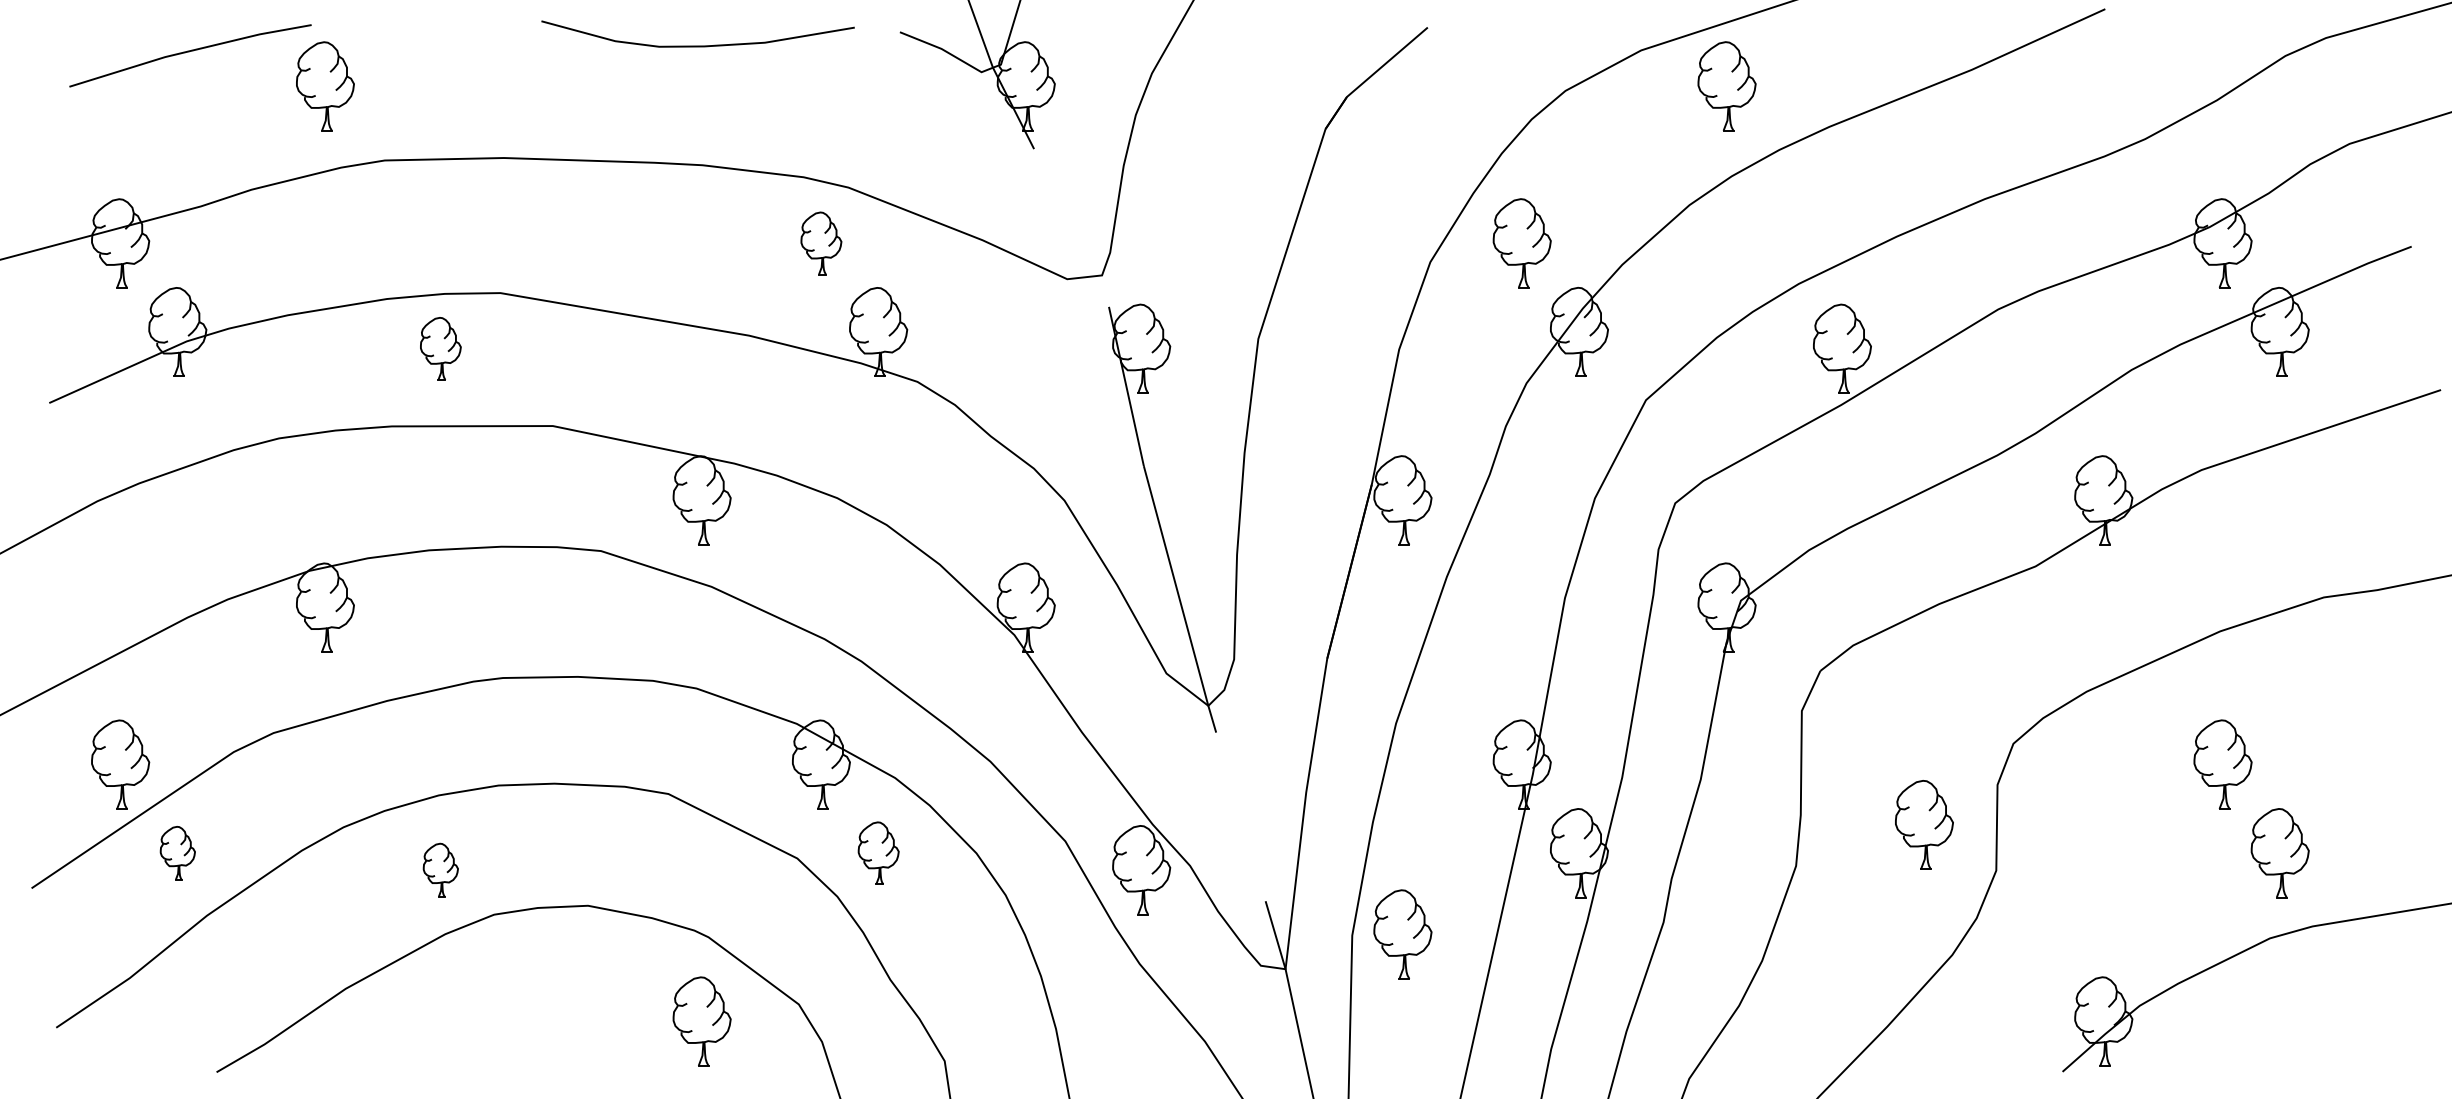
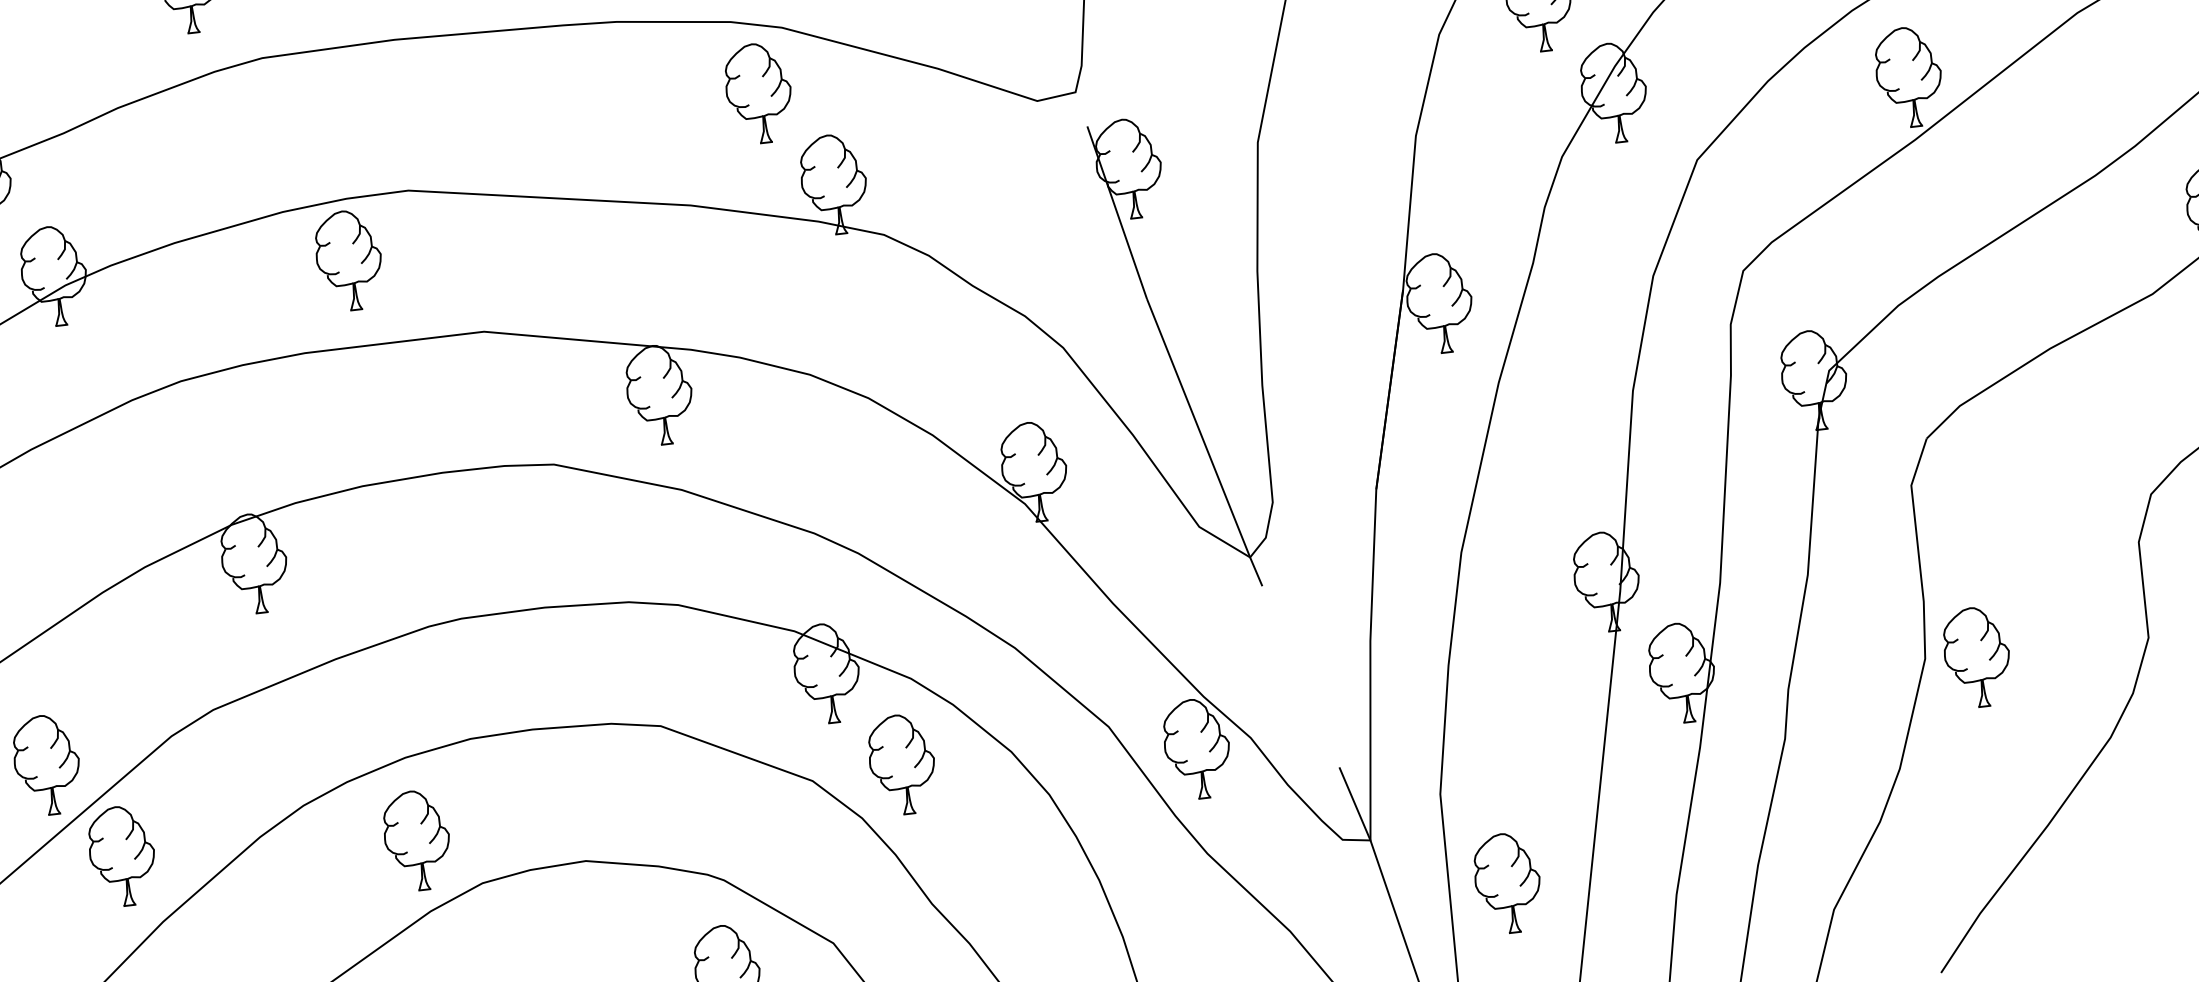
part: (821, 243) -> (759, 93), size x1.43
part: (440, 348) -> (348, 260), size x1.43
part: (1924, 824) -> (1977, 656), moved
part: (177, 853) -> (122, 856), size x1.67
part: (878, 853) -> (902, 764), size x1.43
part: (440, 870) -> (417, 841), size x1.67
part: (1402, 934) -> (1507, 883), moved

